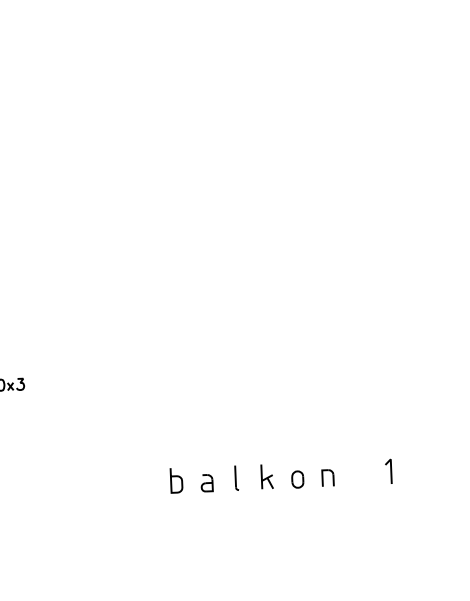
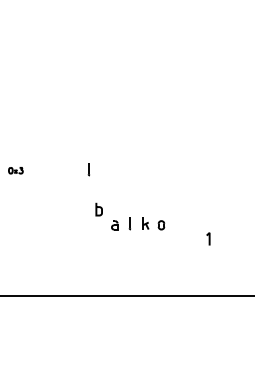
line: (151, 376) -> (88, 169), added
curve: (389, 470) -> (208, 238), moved
part: (326, 476) -> (176, 224), removed
curve: (173, 481) -> (97, 209), moved

